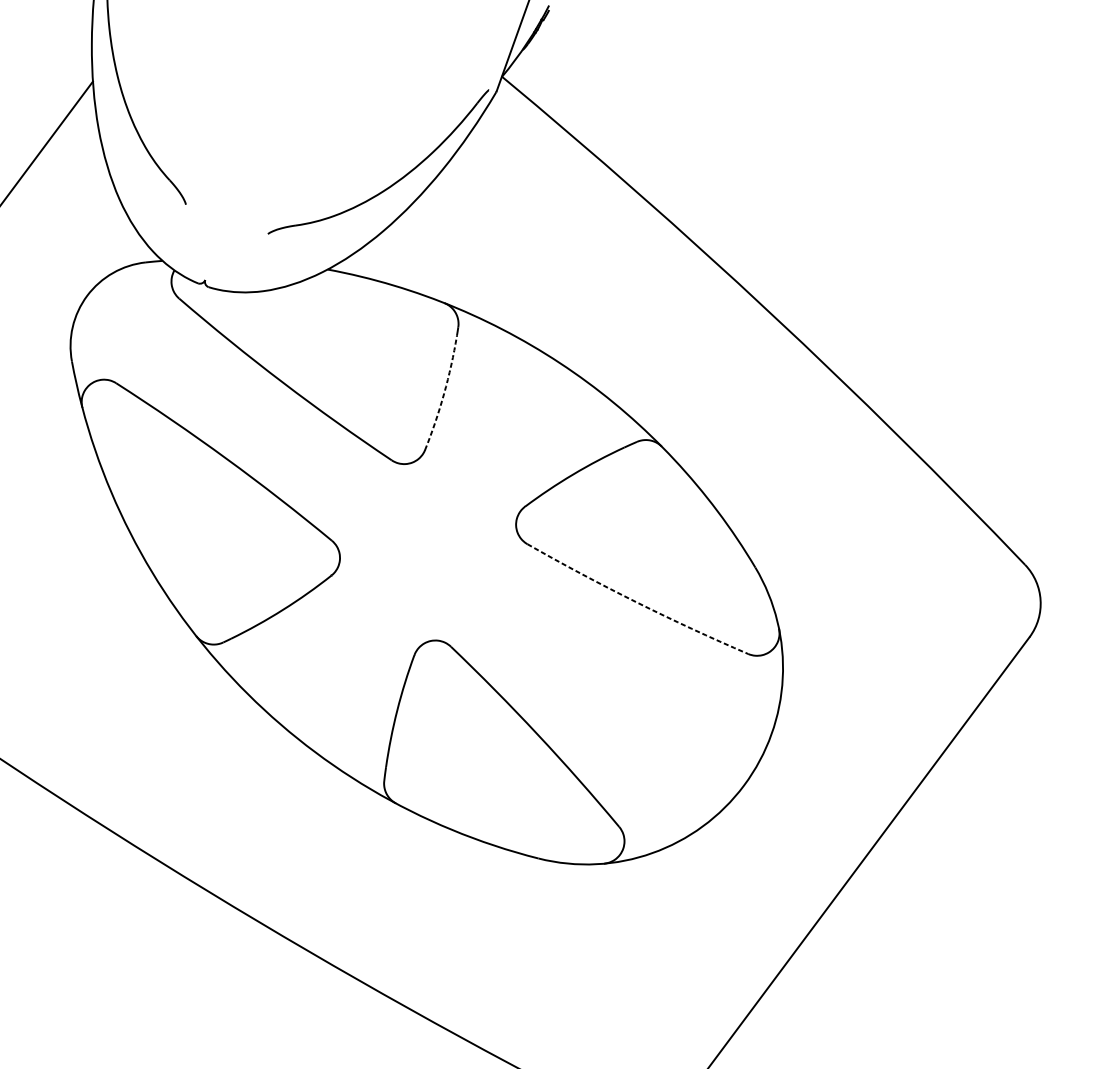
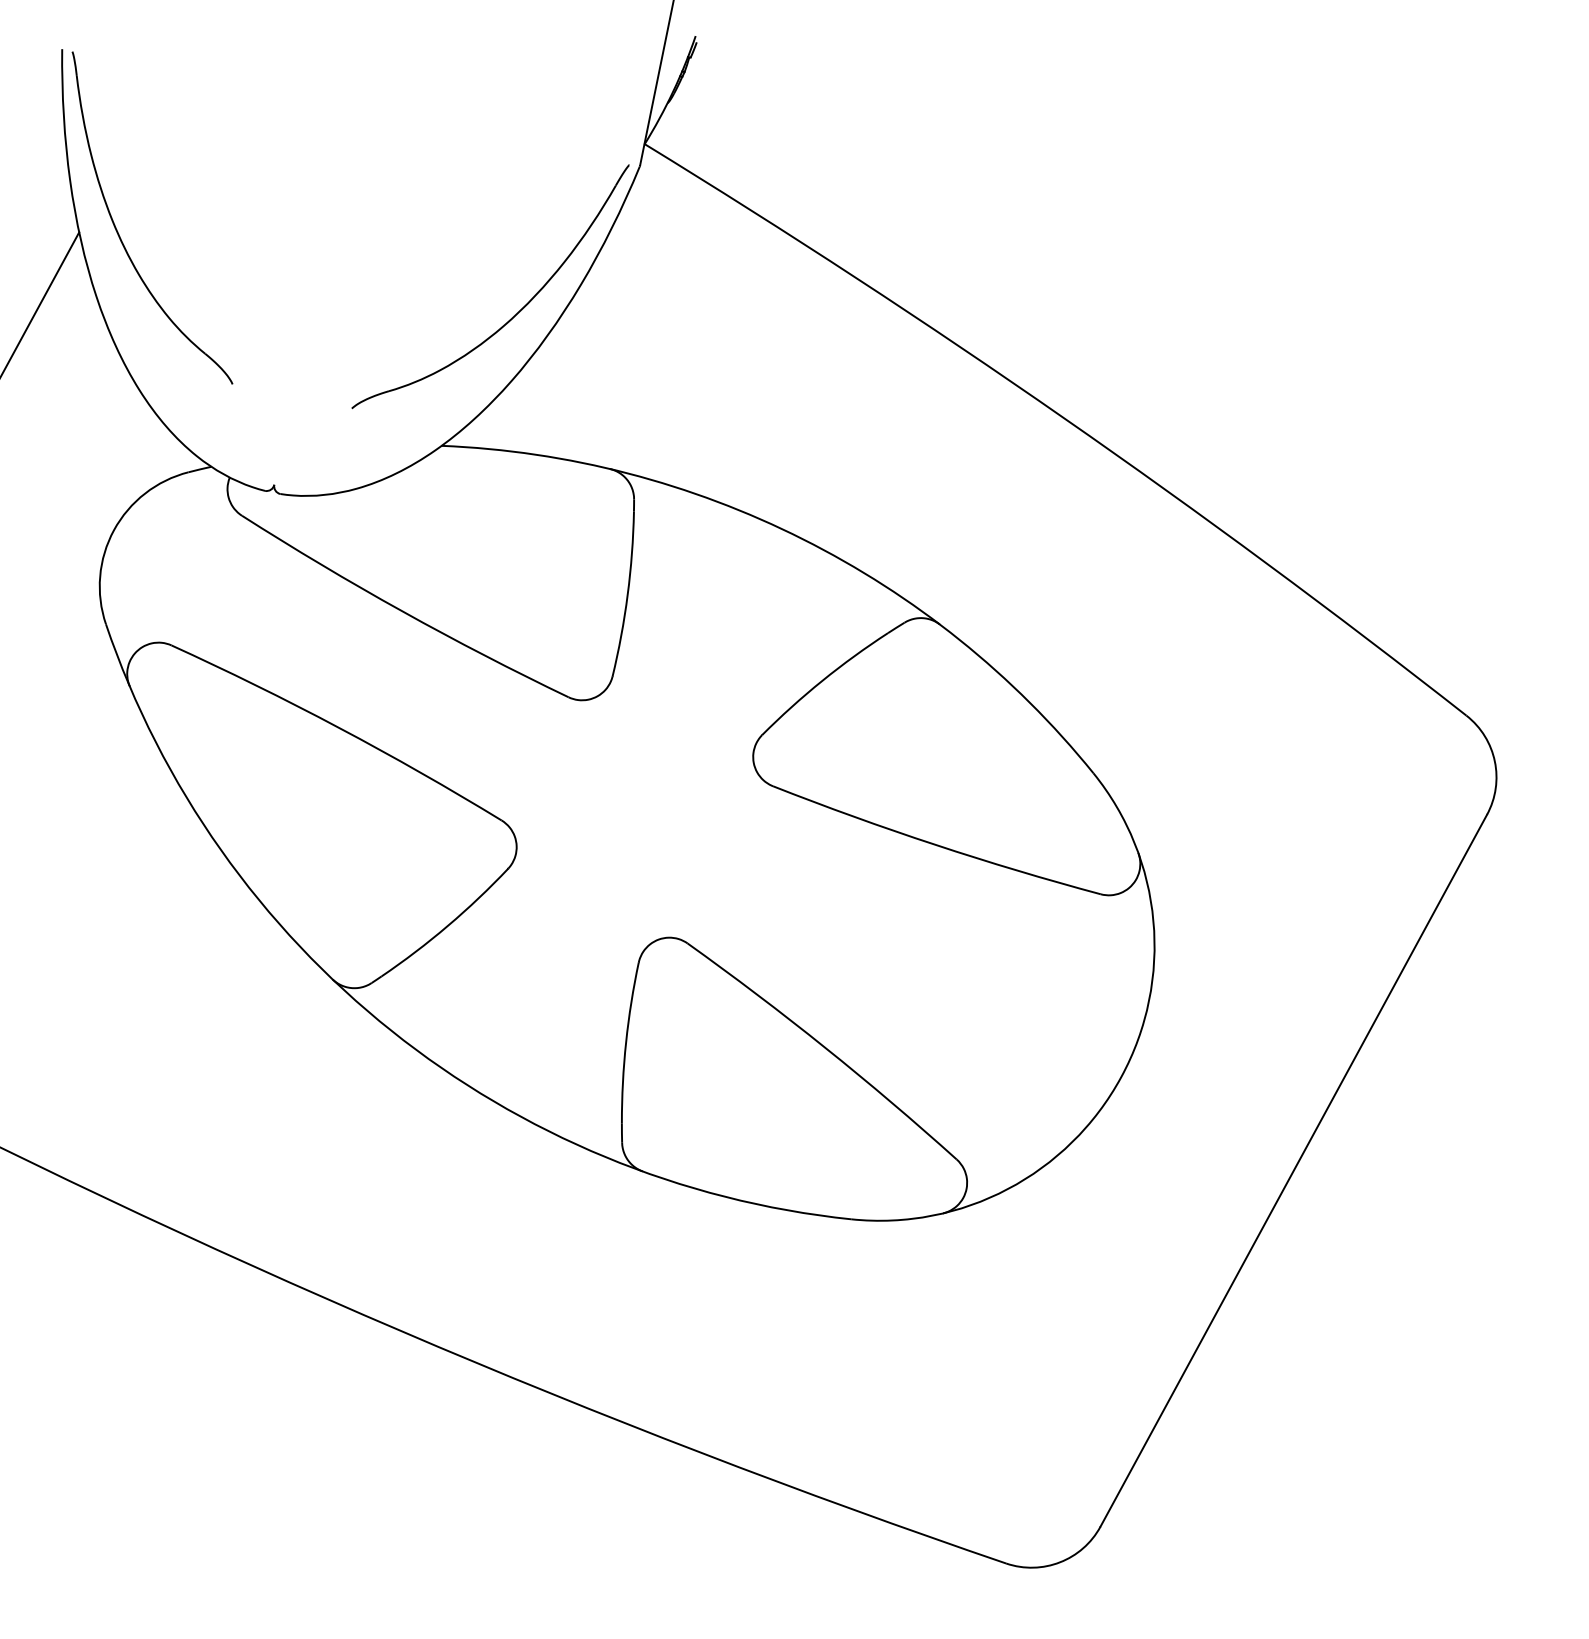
arc: (443, 393) -> (627, 594), dashed -> solid
arc: (636, 601) -> (935, 844), dashed -> solid

